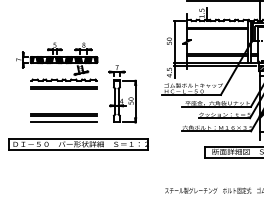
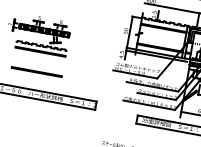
part: (122, 94) -> (83, 64), removed
line: (63, 122) -> (35, 77), removed

